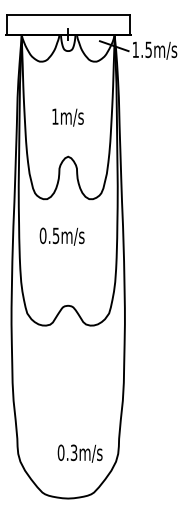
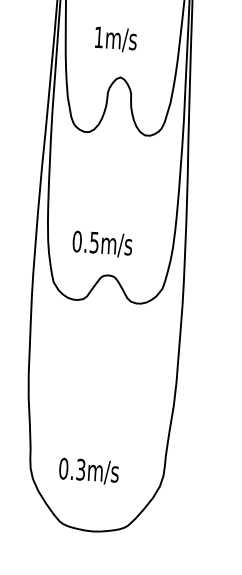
text: (67, 117) -> (115, 39), moved
text: (61, 236) -> (101, 243), moved
text: (79, 453) -> (88, 471), moved

